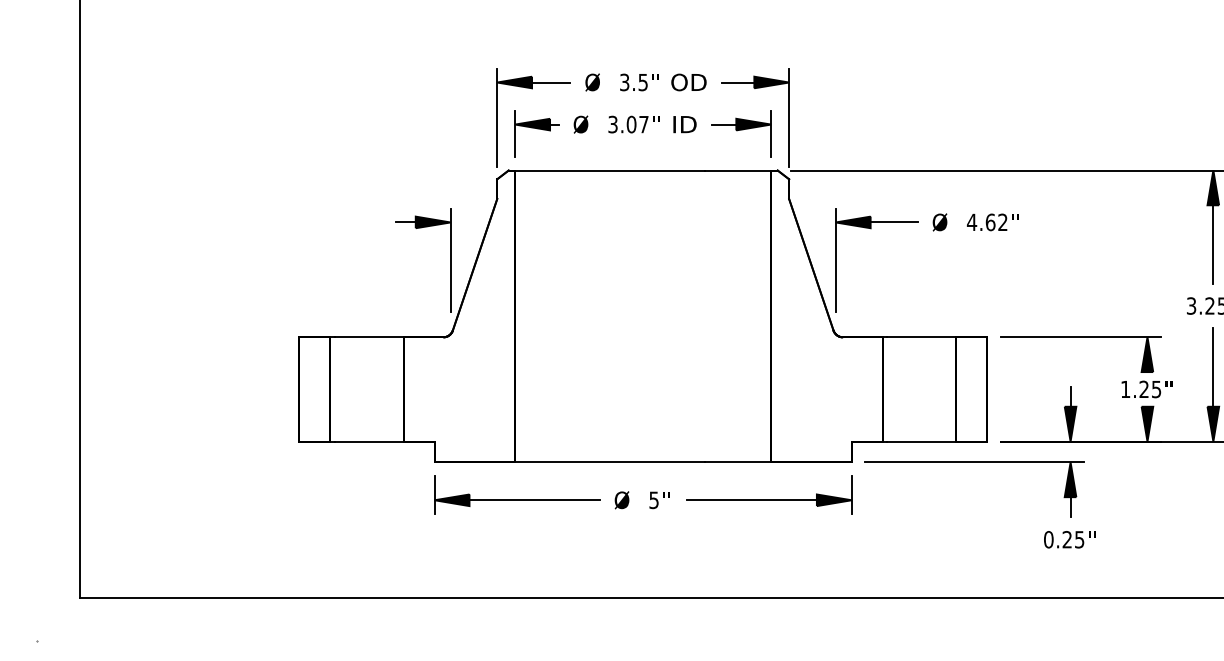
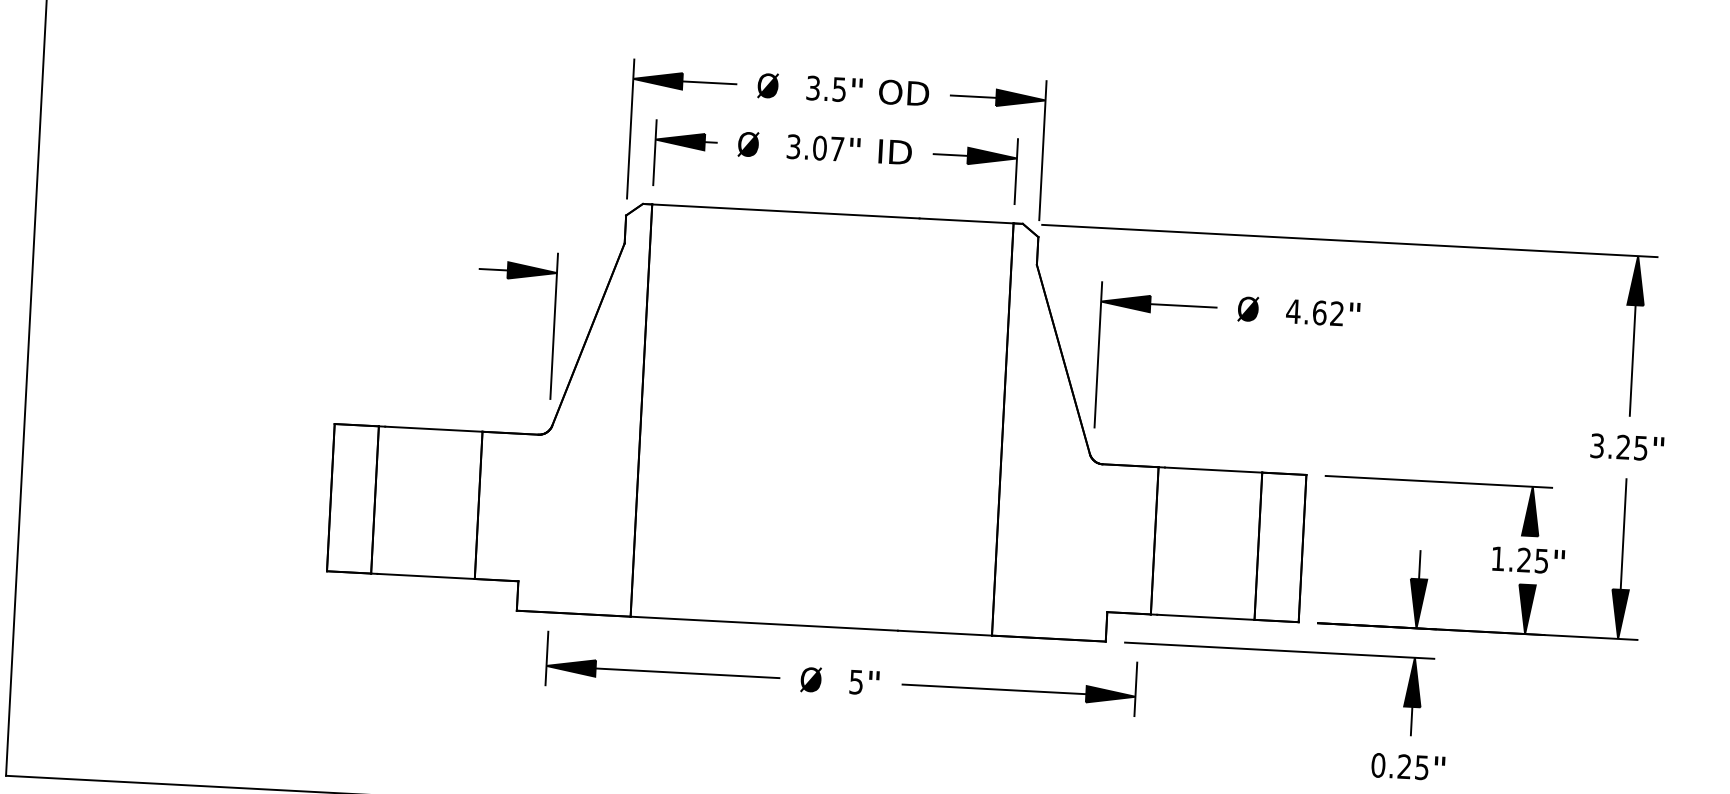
part: (650, 494) -> (851, 673), moved

